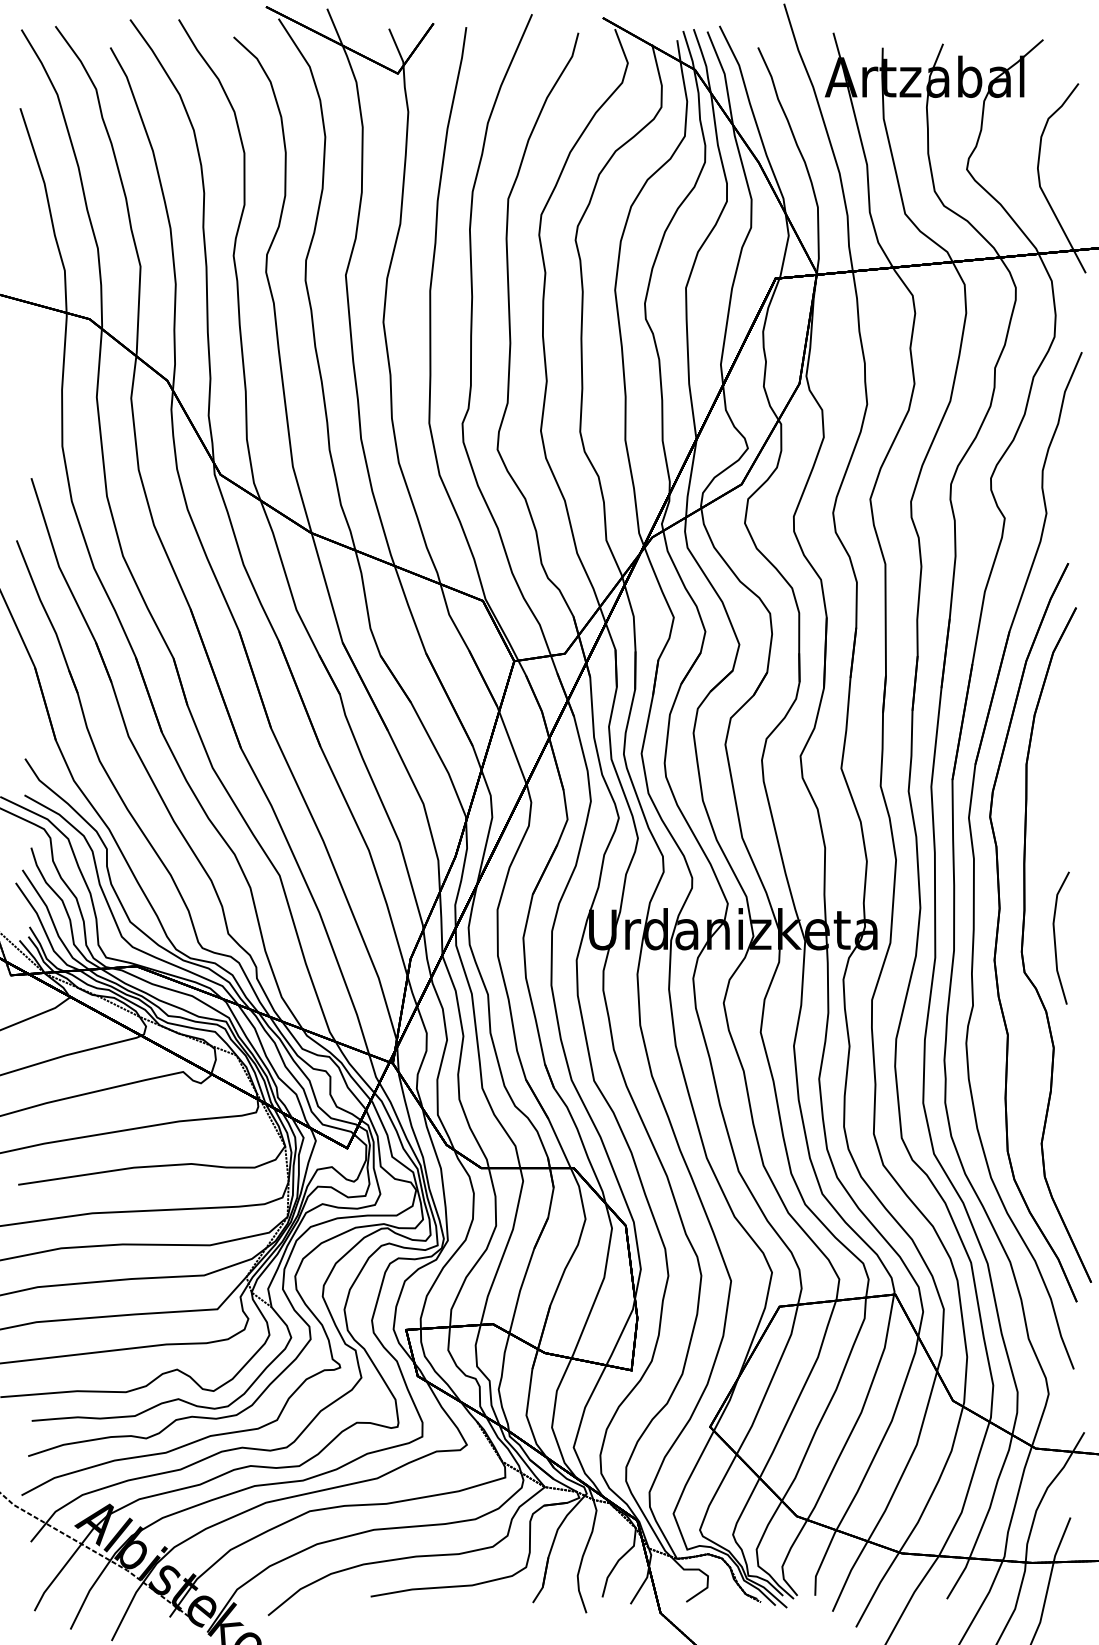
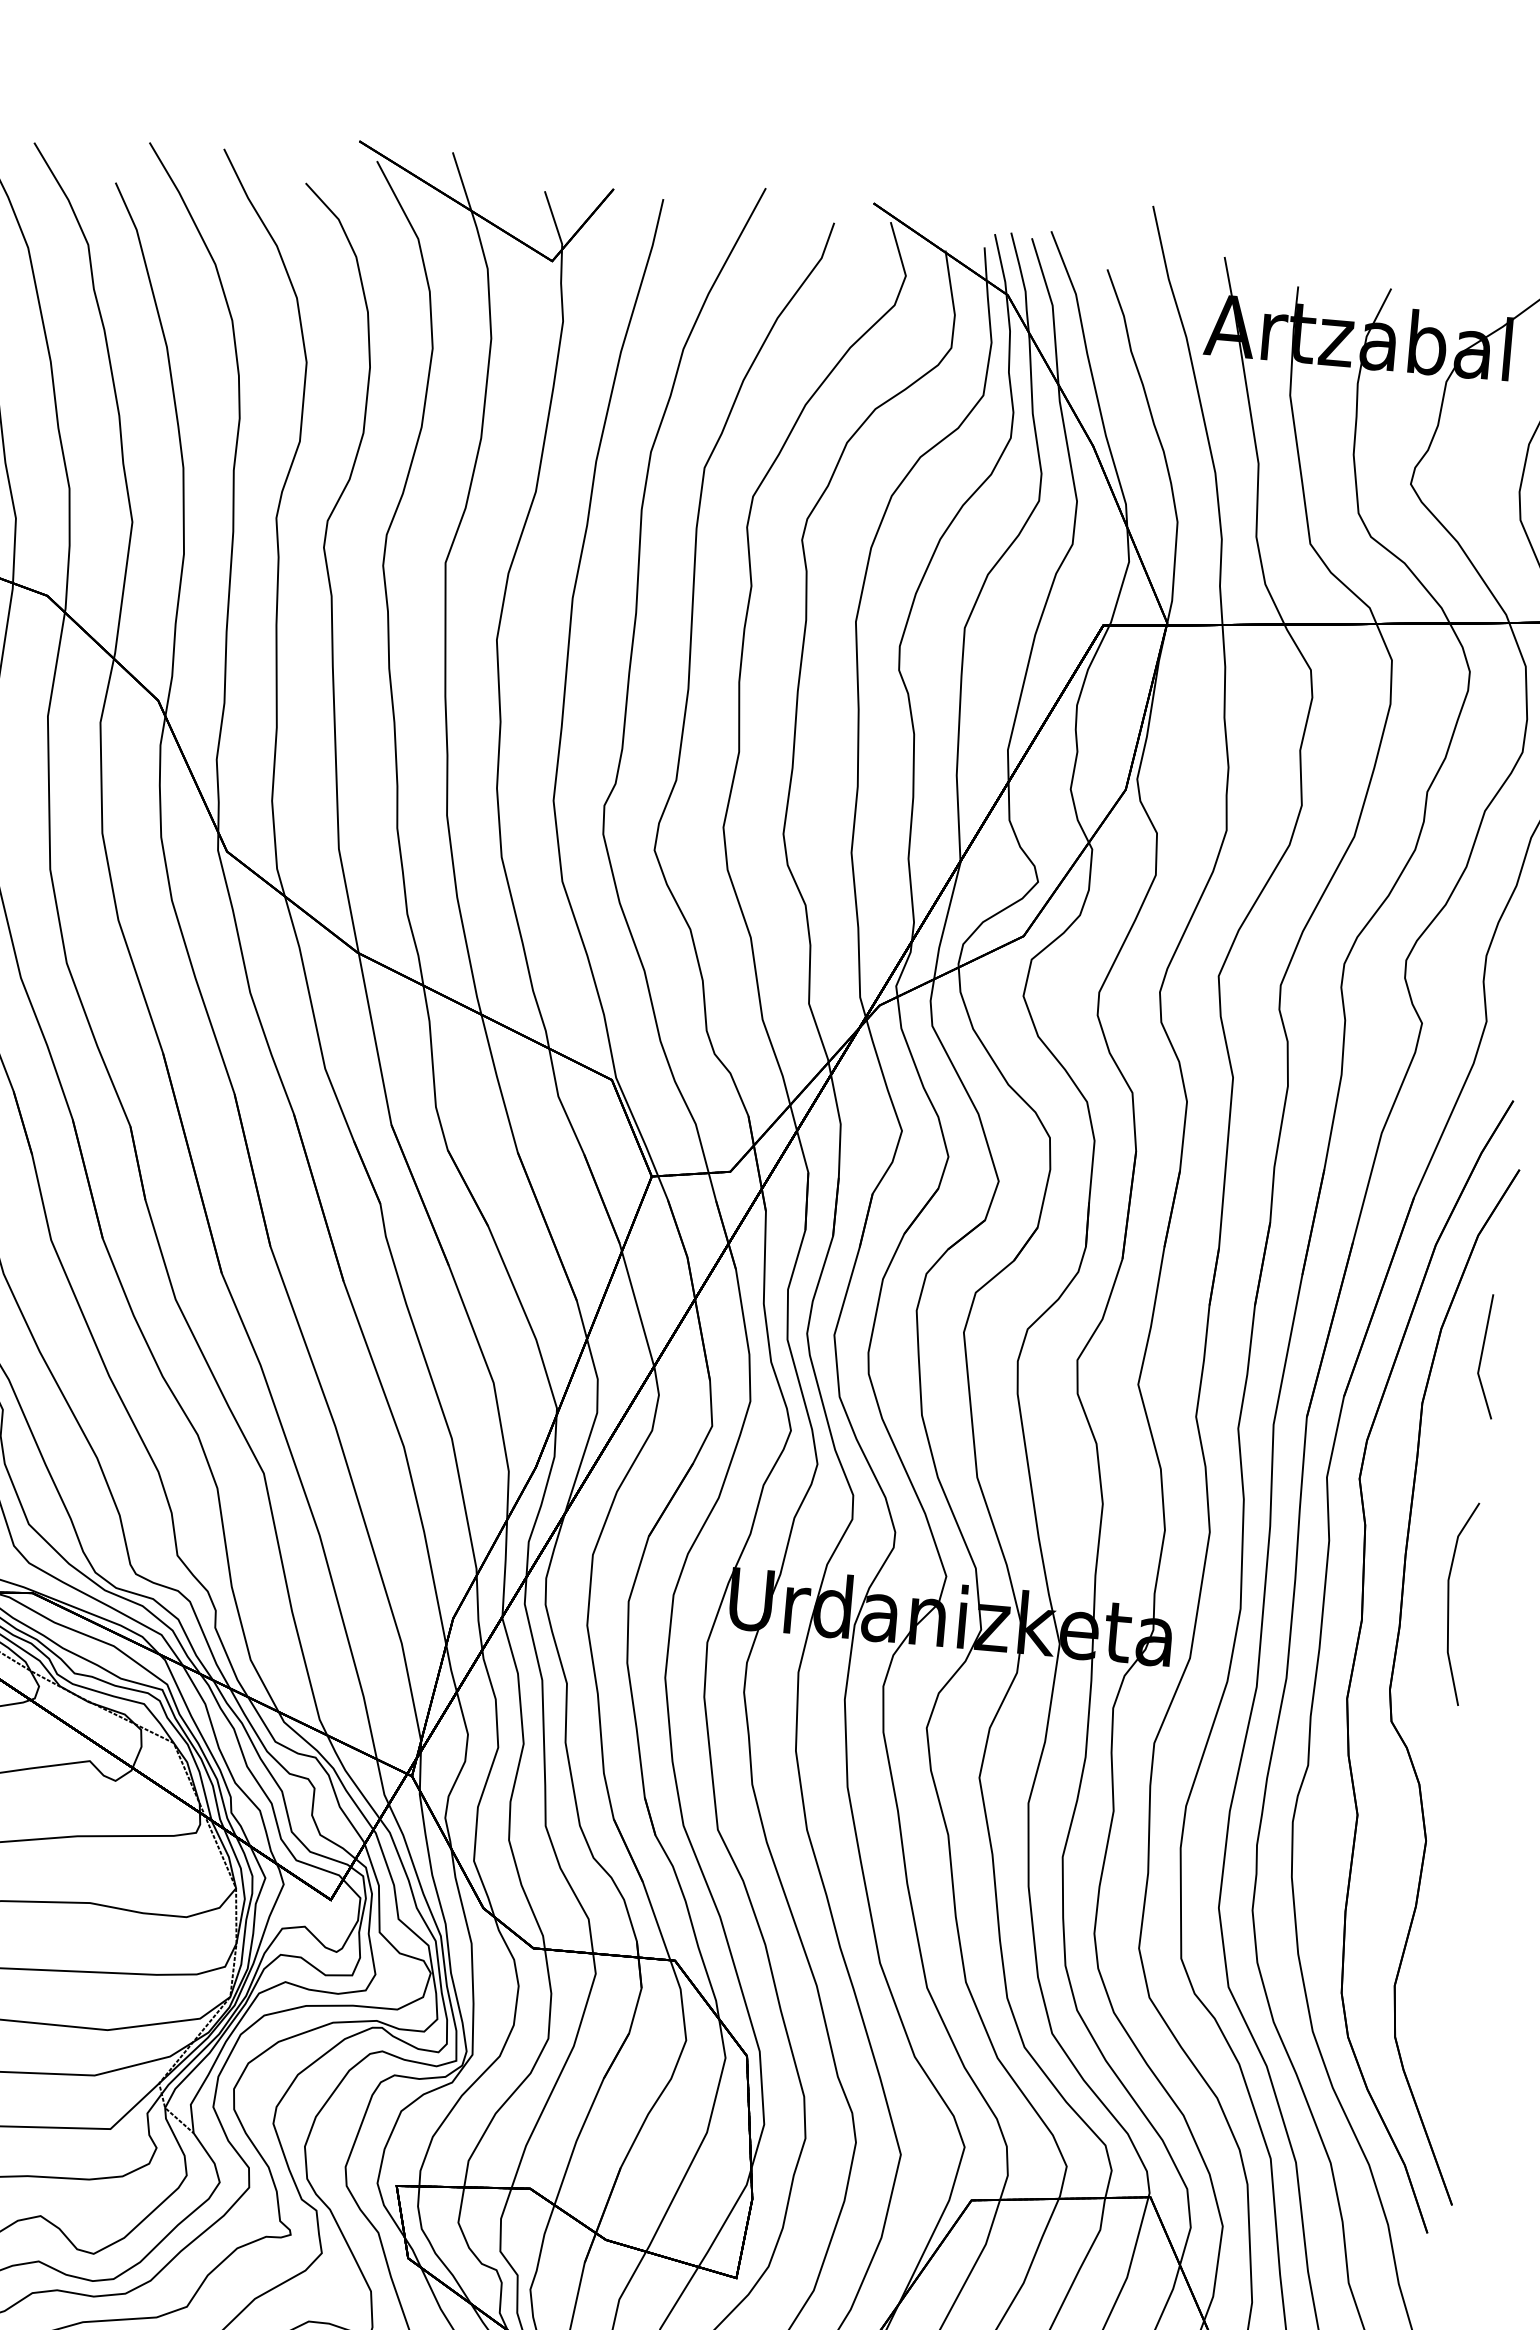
line: (1063, 729) -> (1483, 1354), added
line: (1055, 937) -> (1449, 1601), moved

